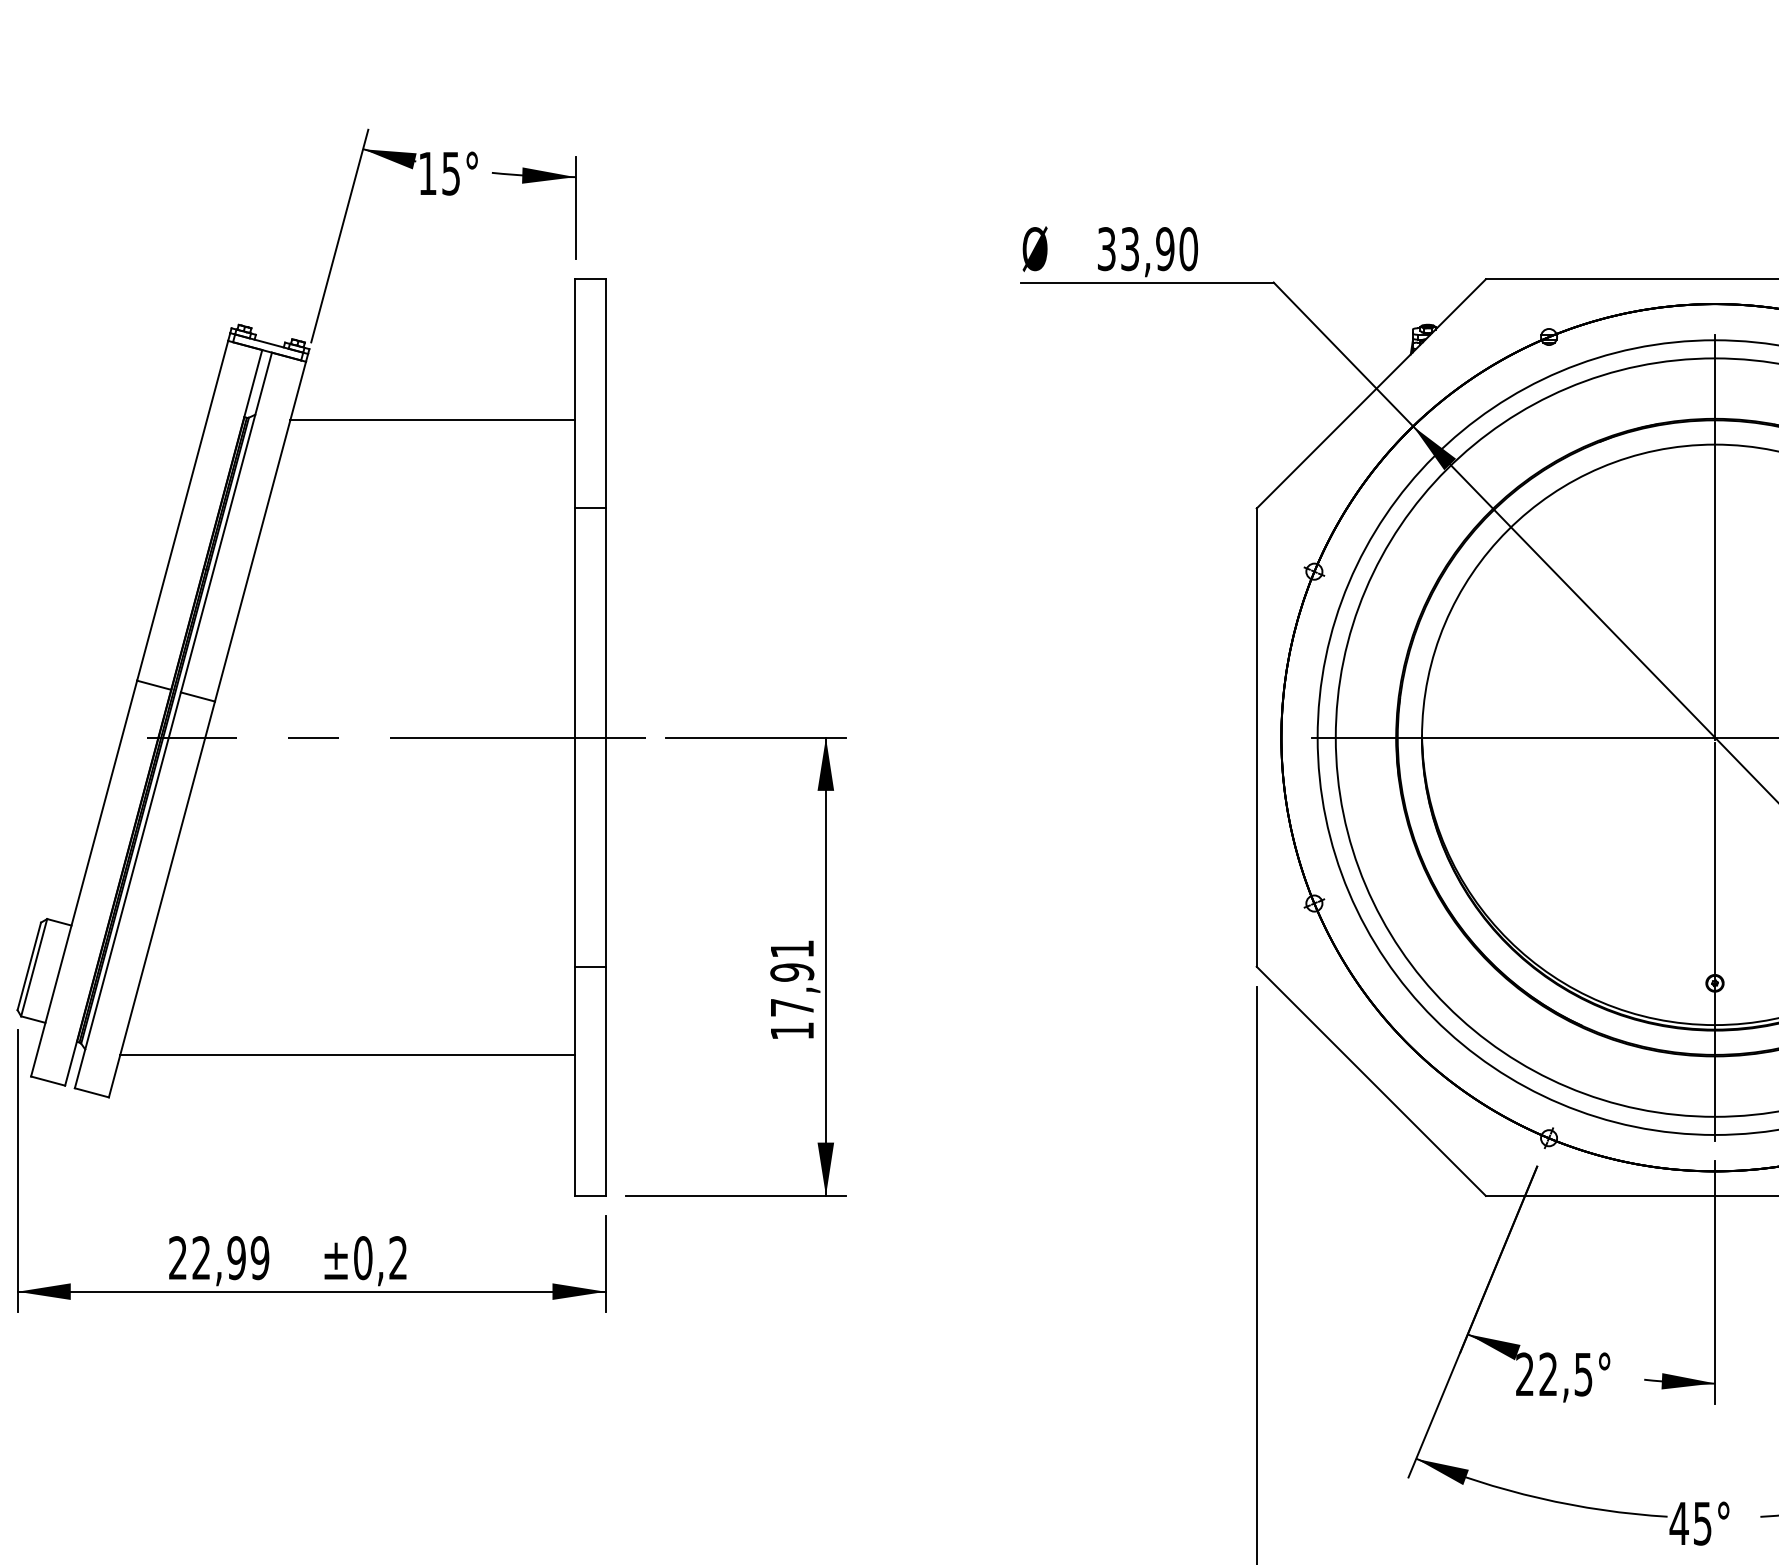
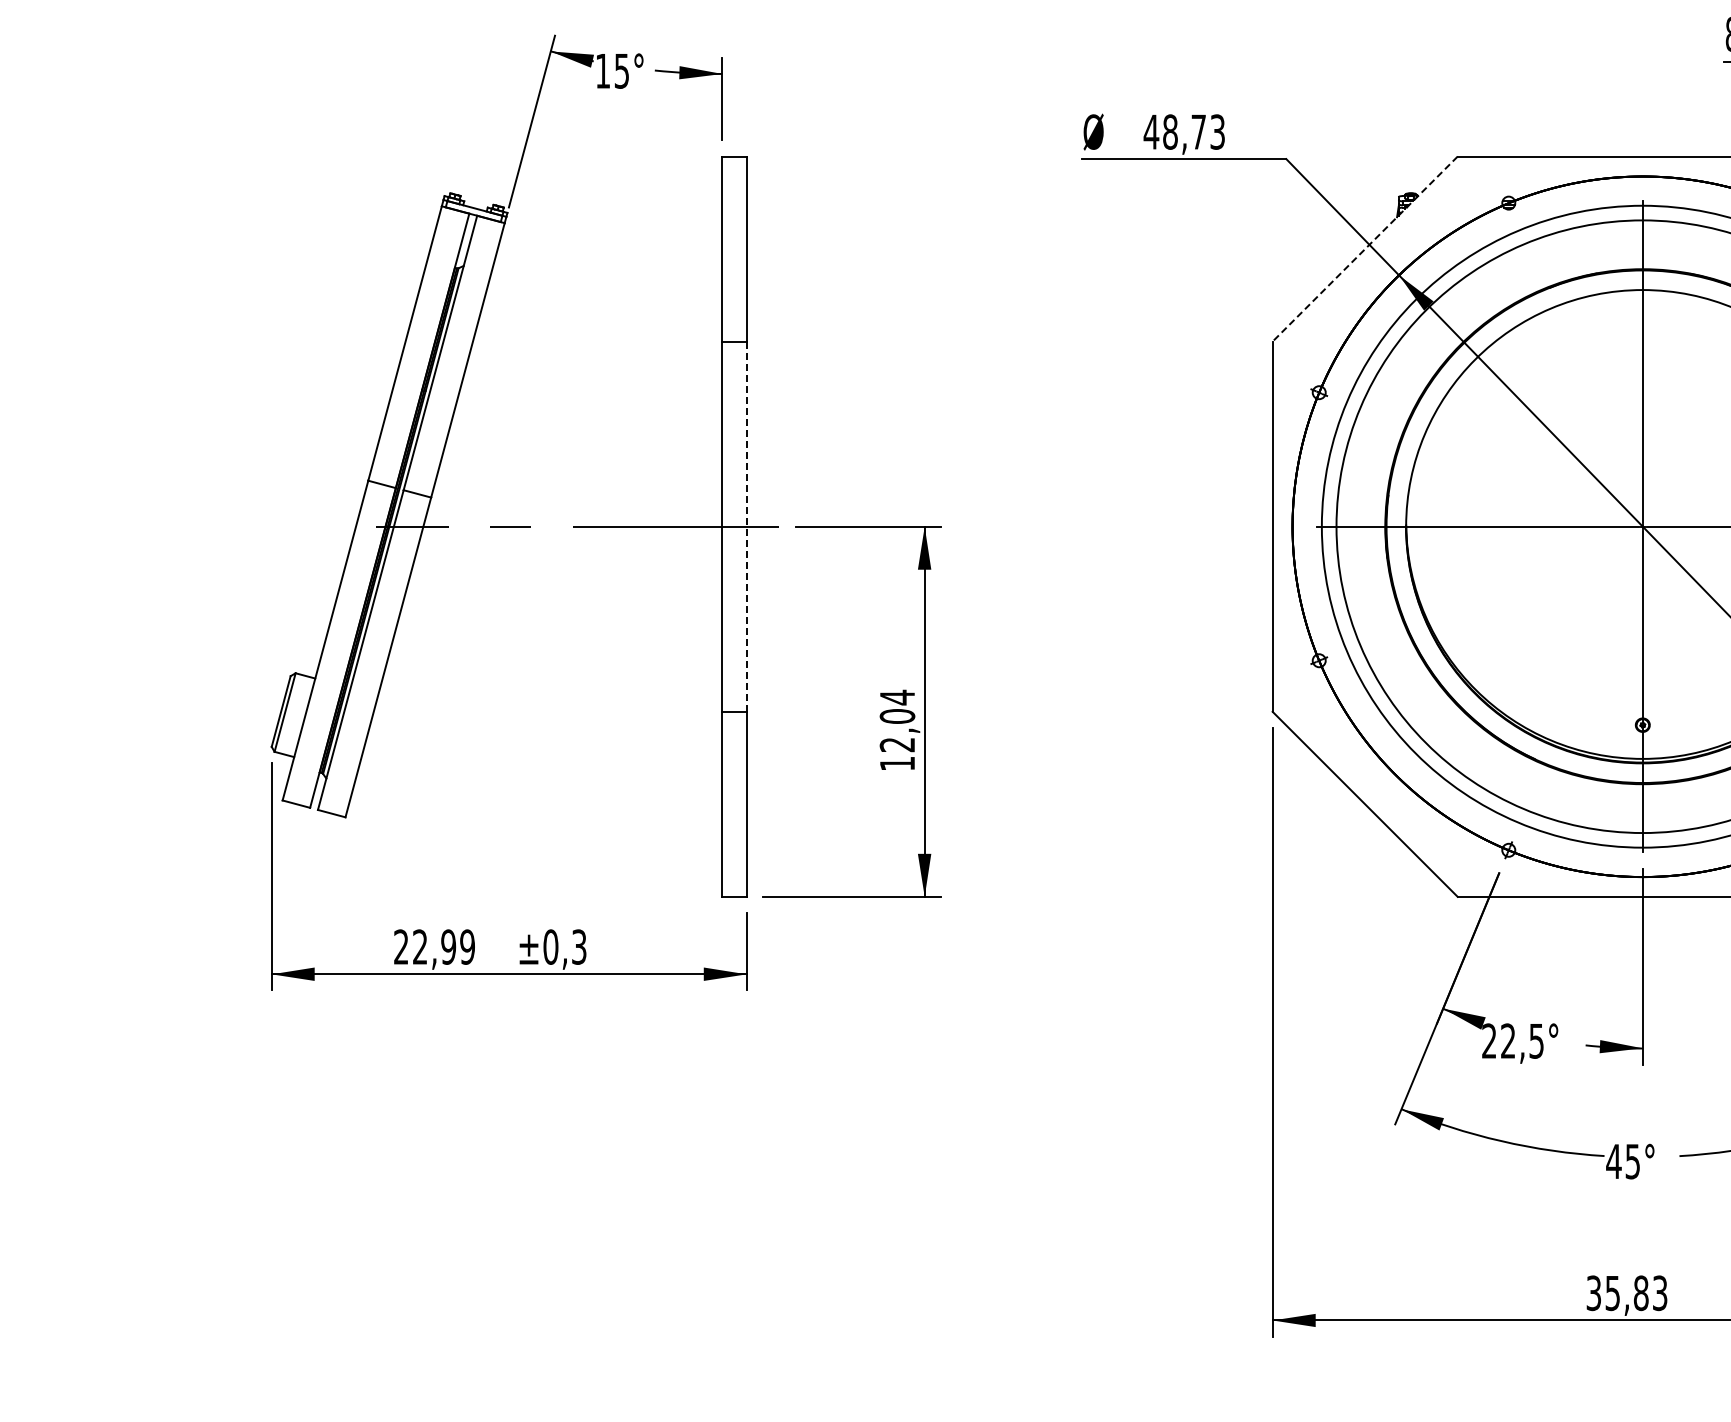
text: (1147, 248) -> (1184, 131), 33,90 -> 48,73
line: (1371, 394) -> (1365, 249), solid -> dashed
line: (433, 420) -> (607, 270), removed
line: (605, 738) -> (746, 527), solid -> dashed
text: (792, 977) -> (897, 720), 17,91 -> 12,04
line: (347, 1054) -> (538, 782), removed
text: (398, 1257) -> (579, 946), ±0,2 -> ±0,3

